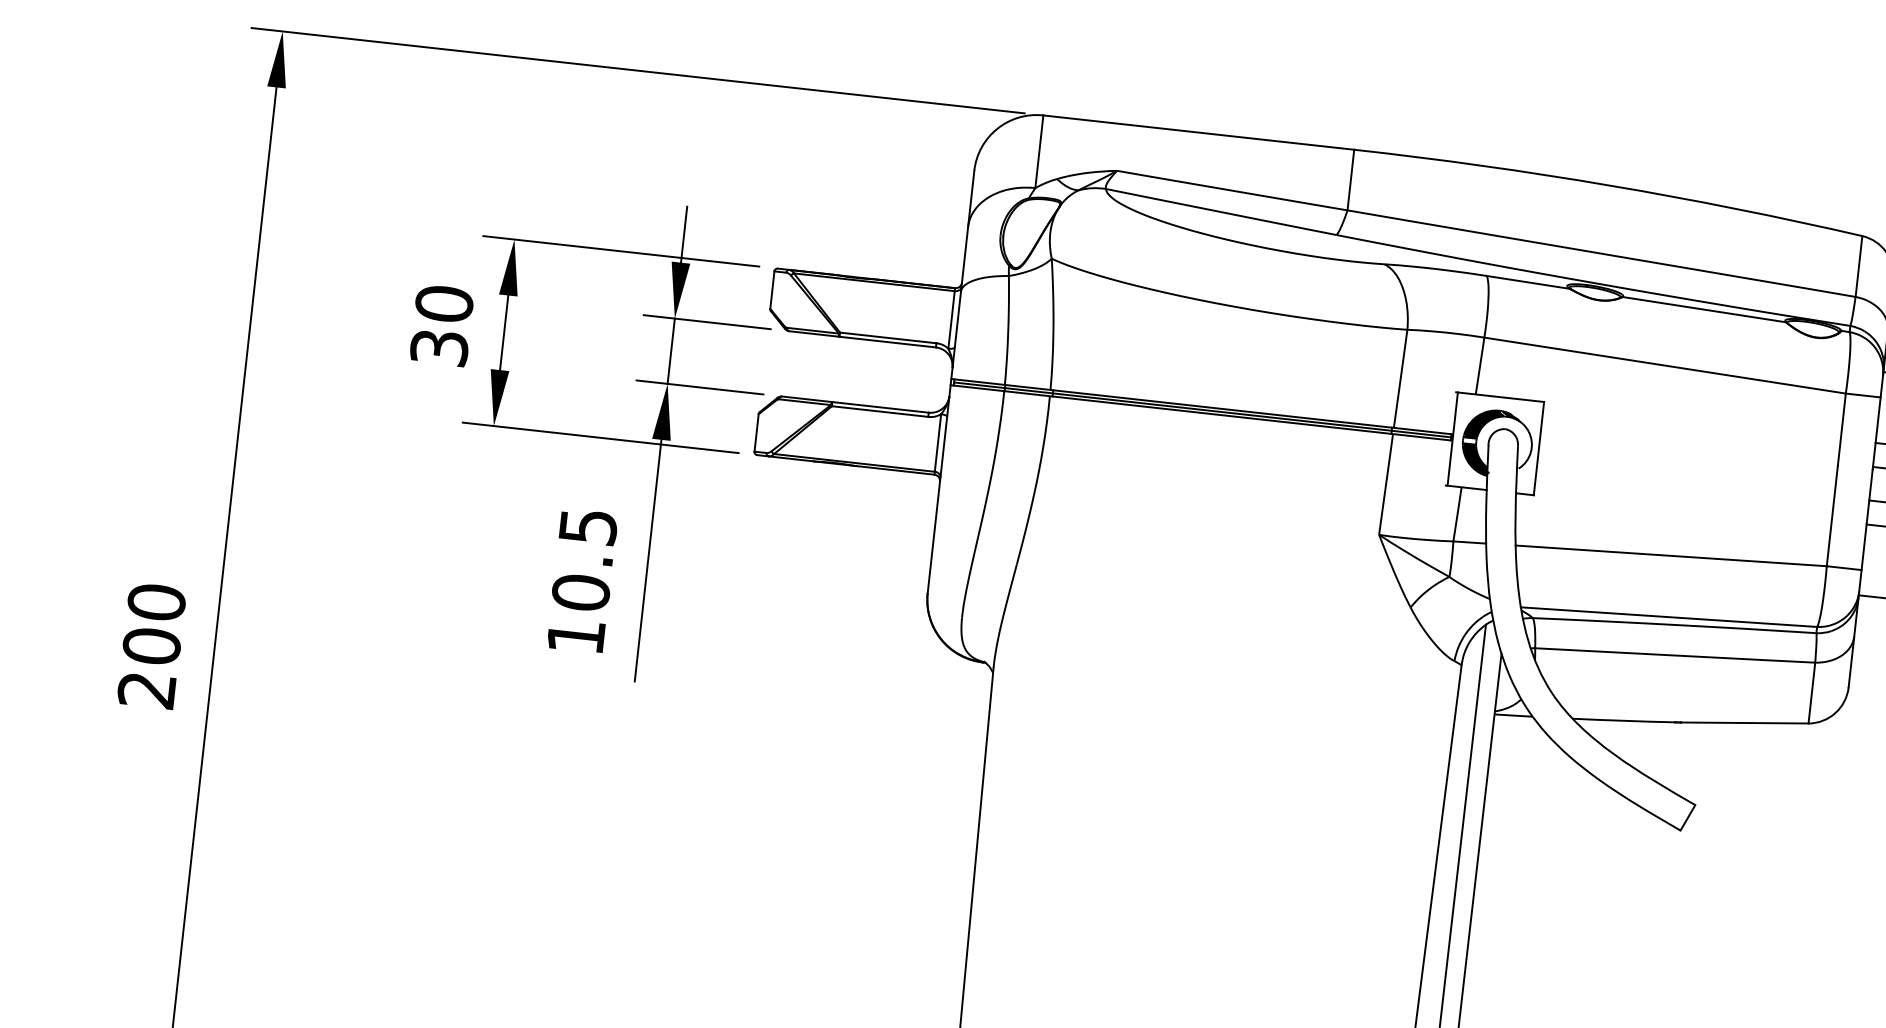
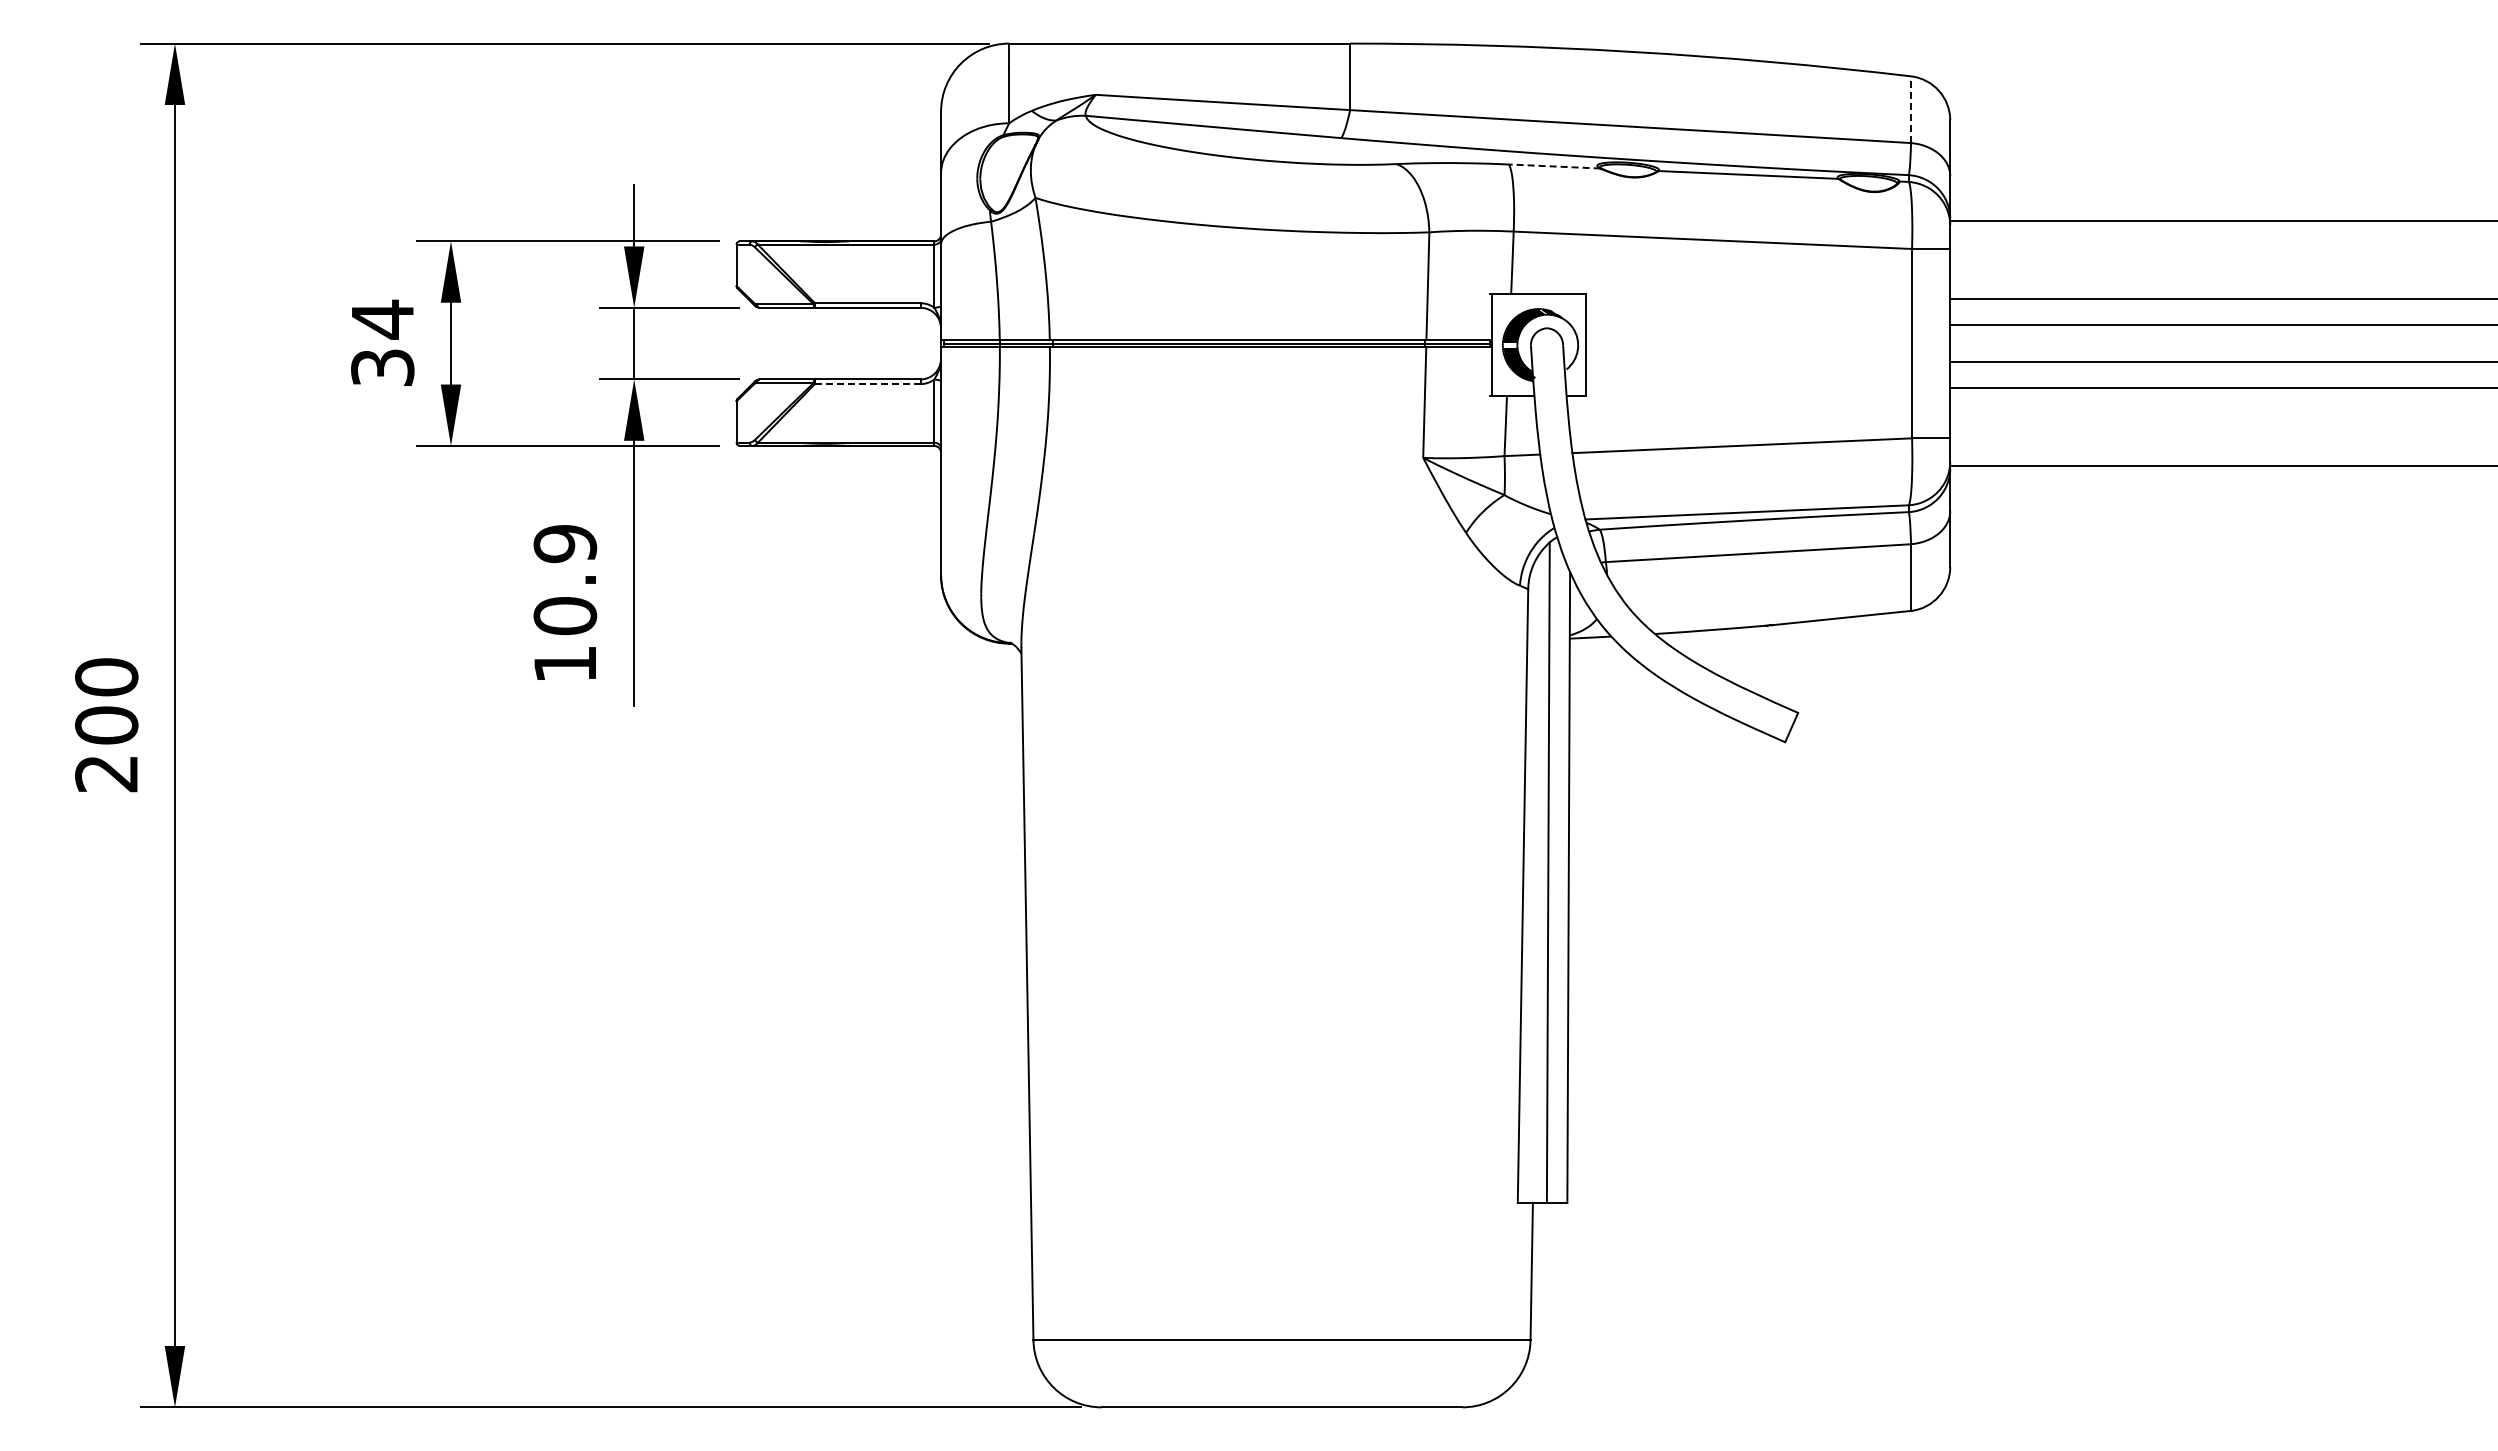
line: (1859, 266) -> (1911, 109), solid -> dashed
line: (1528, 282) -> (1554, 166), solid -> dashed
text: (444, 303) -> (382, 319), 30 -> 34
line: (879, 411) -> (867, 384), solid -> dashed
text: (587, 527) -> (564, 544), 10.5 -> 10.9

